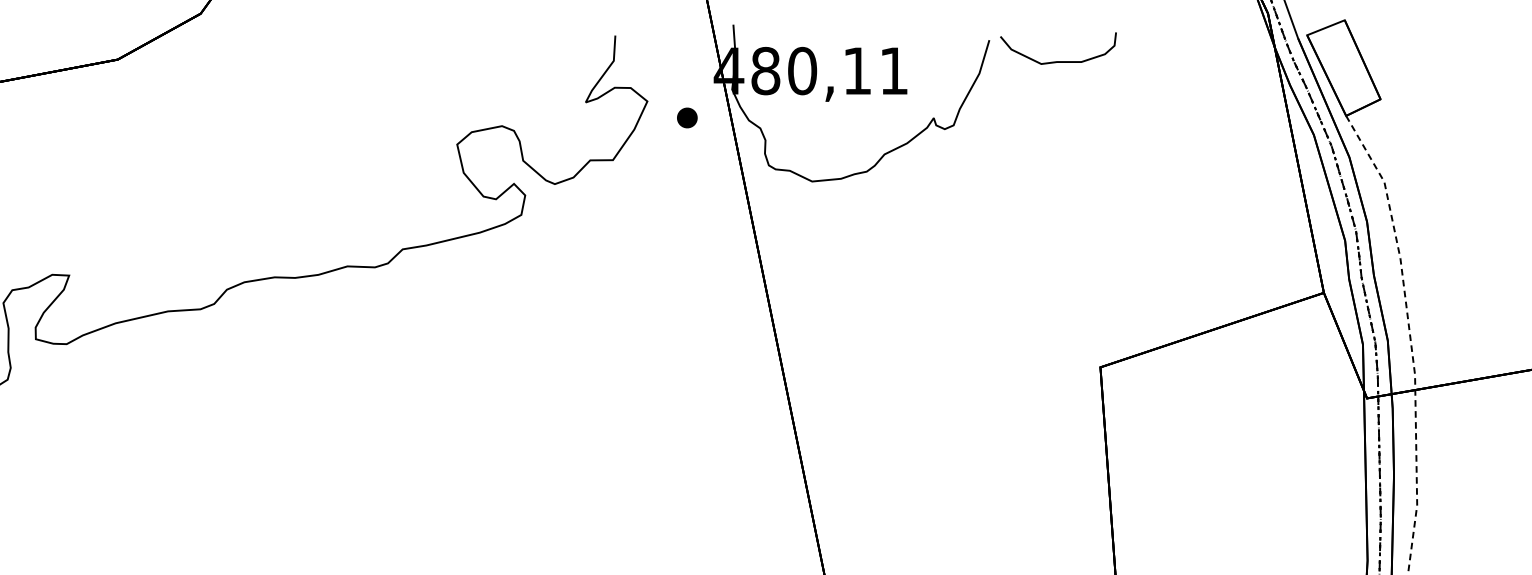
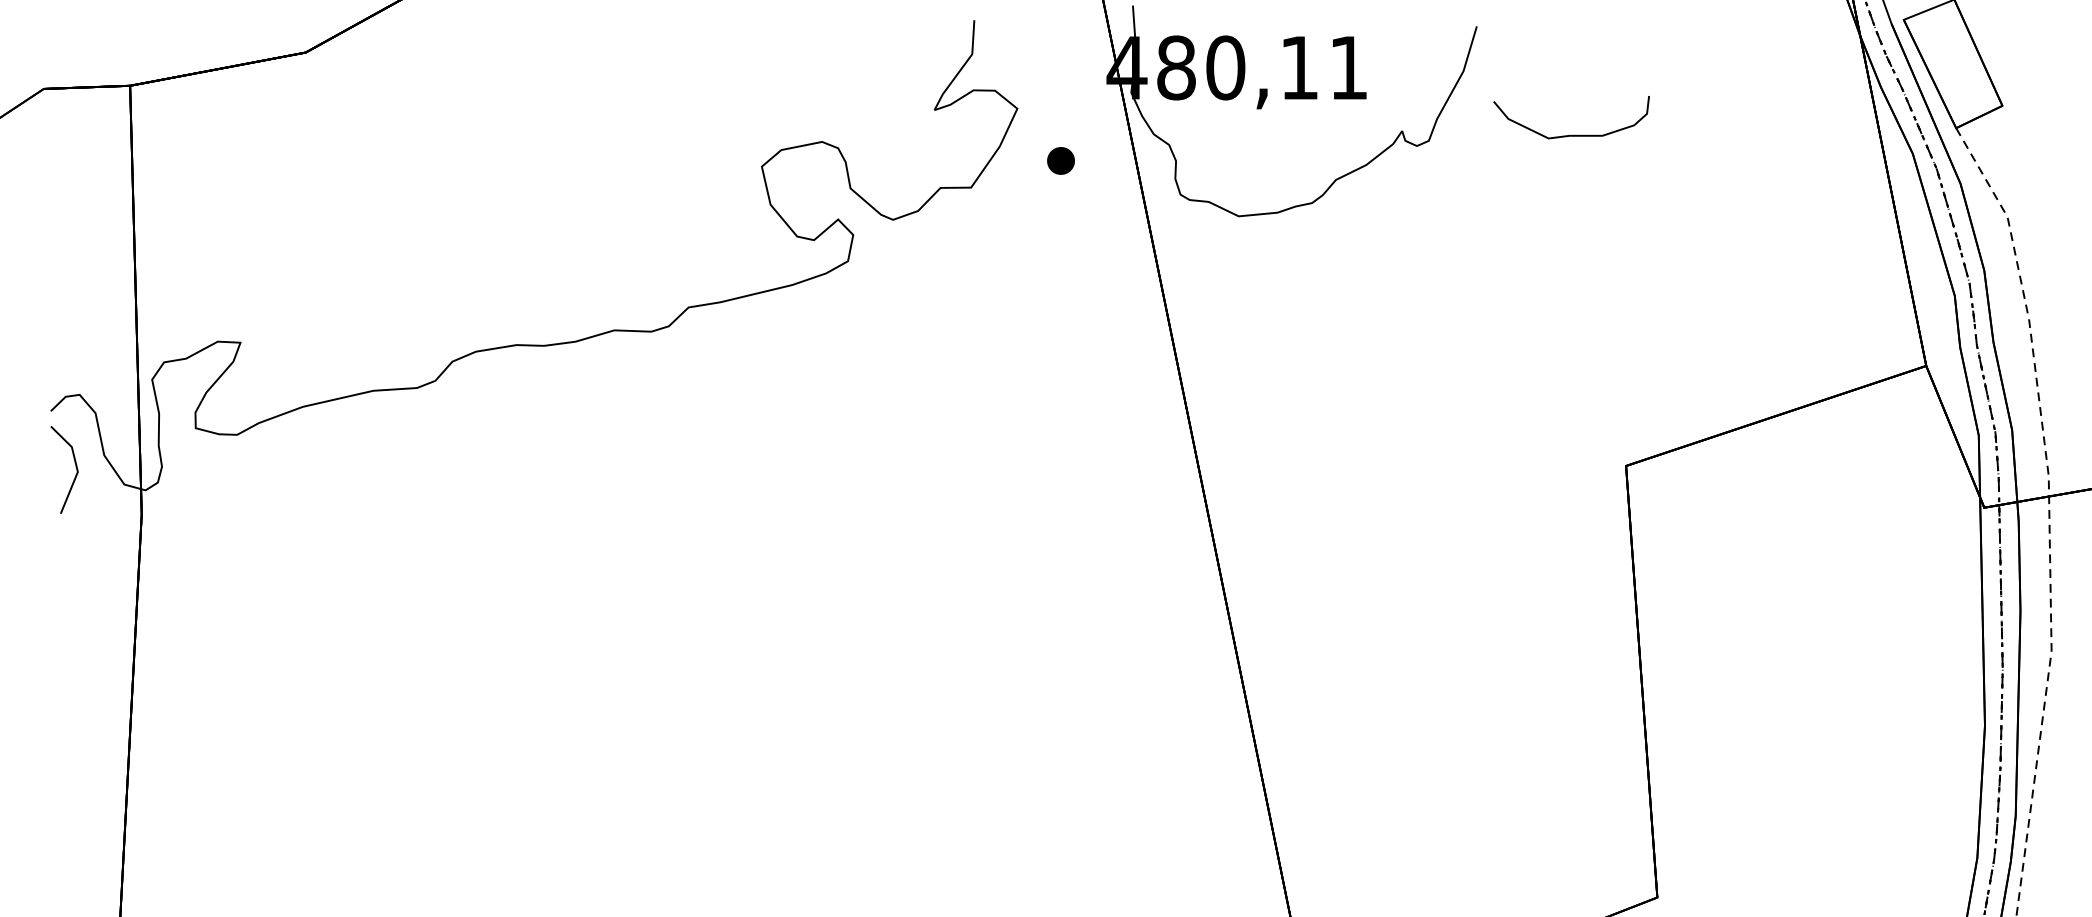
curve: (1058, 61) -> (1571, 134), moved
part: (686, 117) -> (1060, 160), moved

